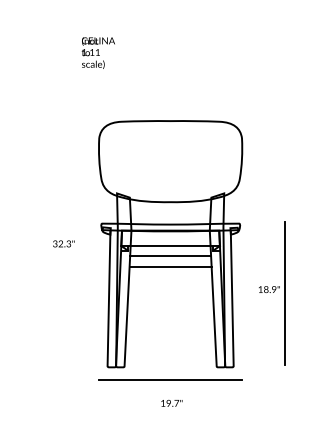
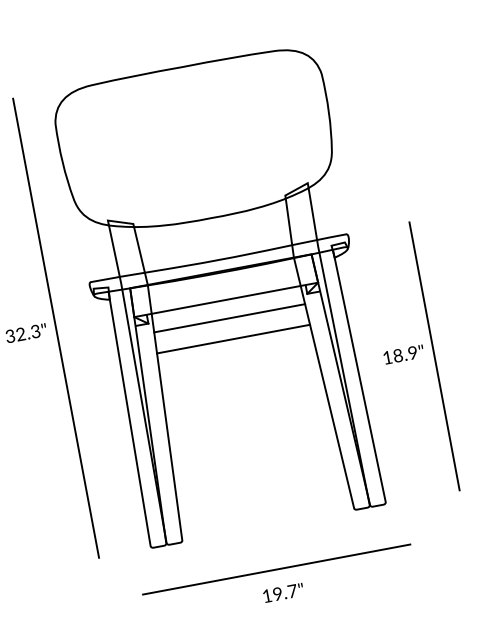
line: (79, 244) -> (55, 328), added
part: (272, 293) -> (411, 360), moved
line: (170, 379) -> (276, 569), moved

